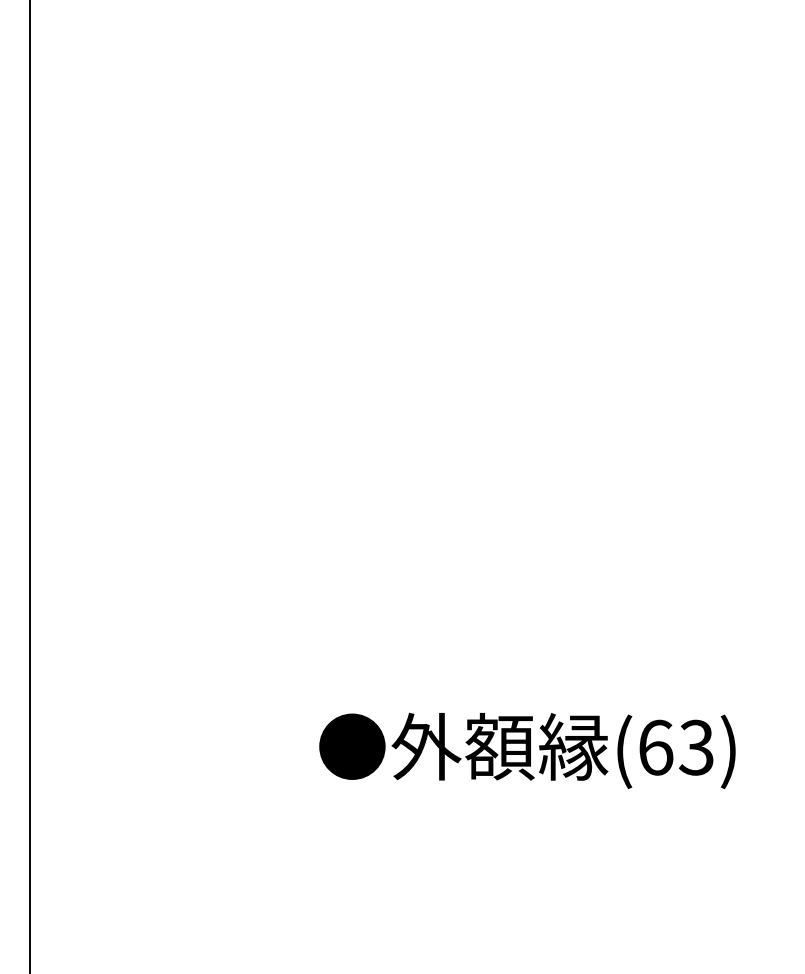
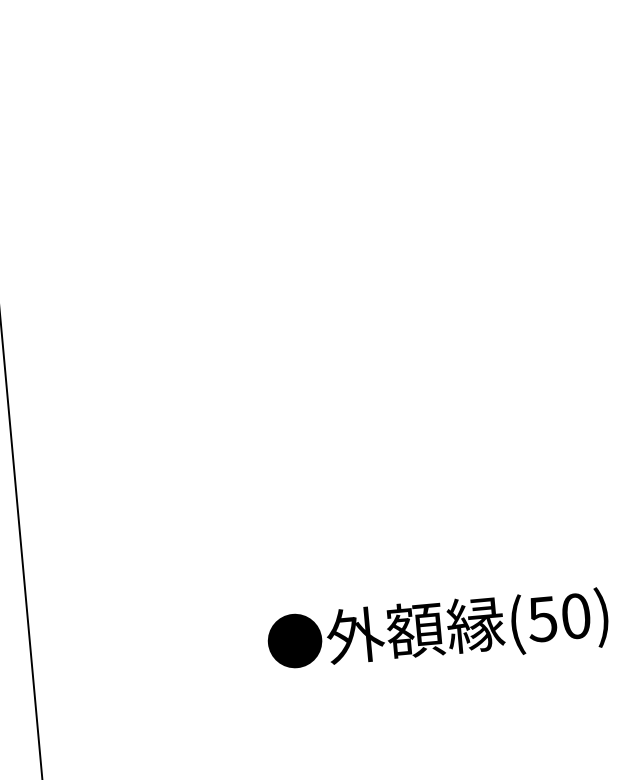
text: (675, 747) -> (558, 617), (63) -> (50)

